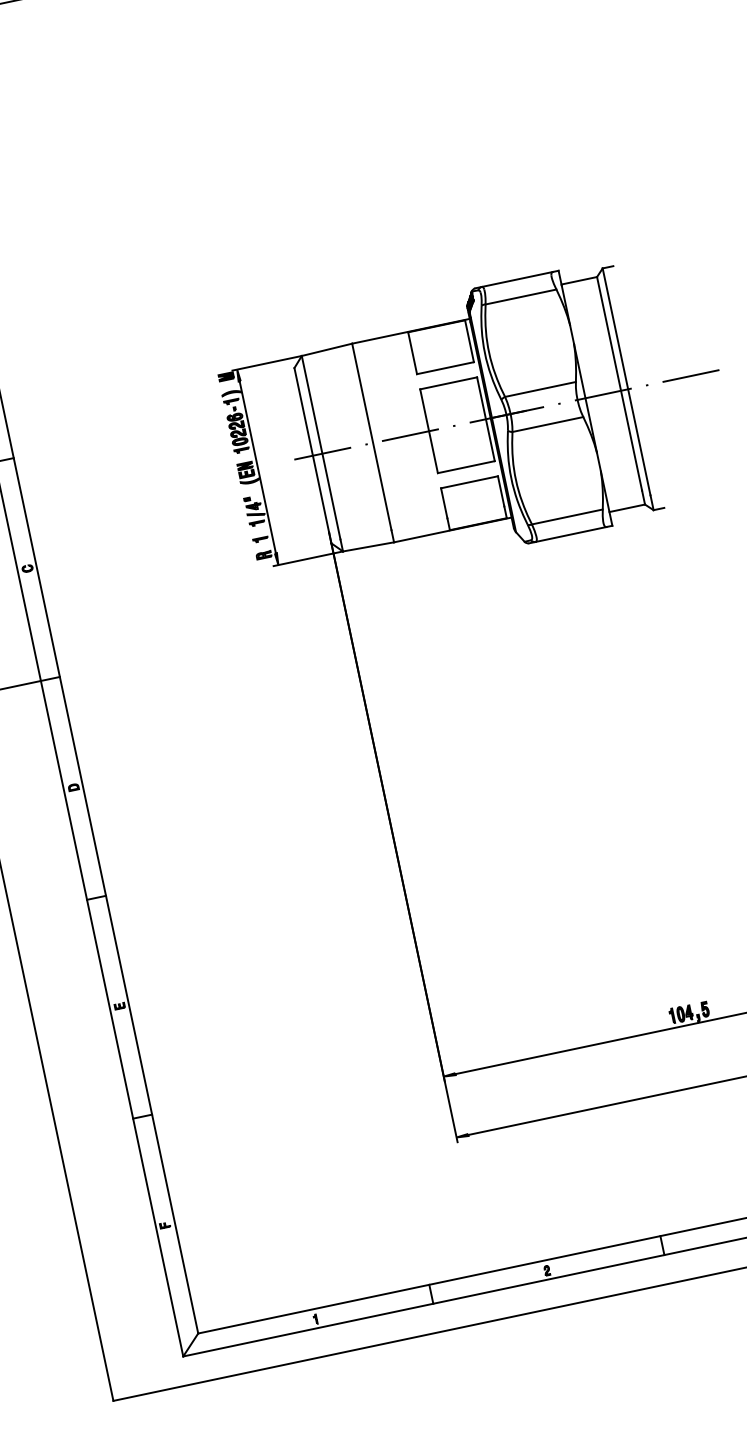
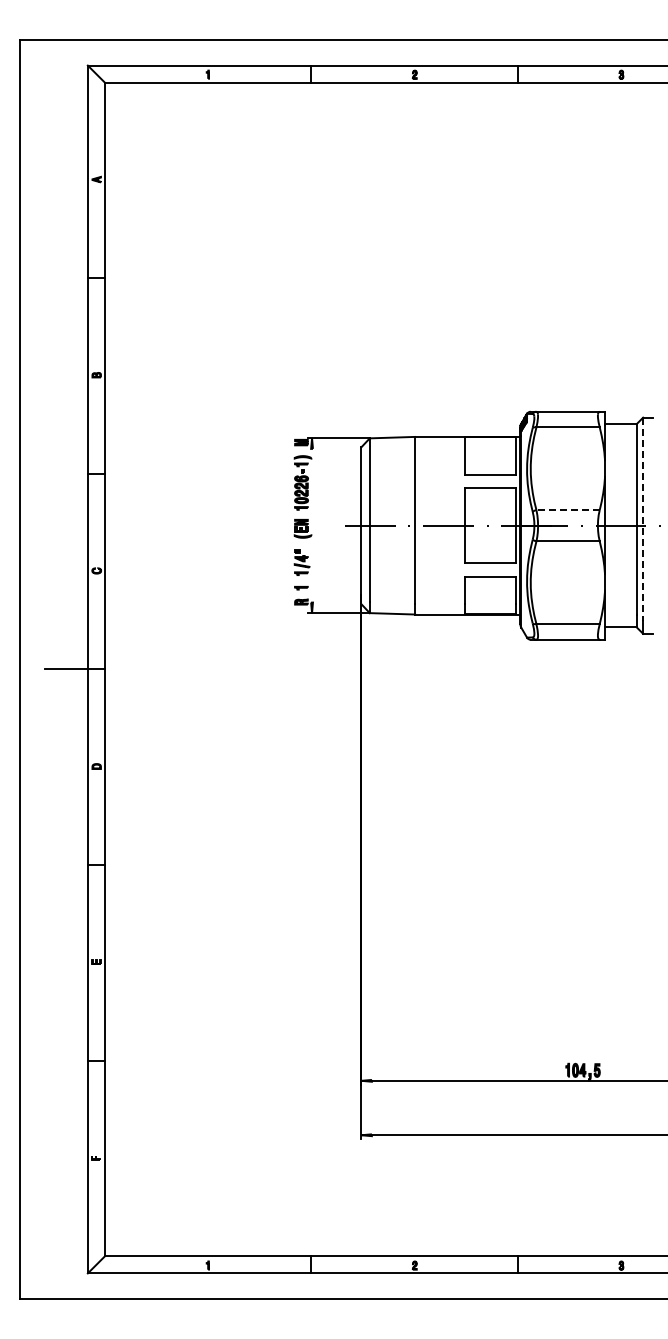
line: (627, 382) -> (643, 519), solid -> dashed
line: (541, 389) -> (568, 510), solid -> dashed
line: (258, 466) -> (312, 525), removed

